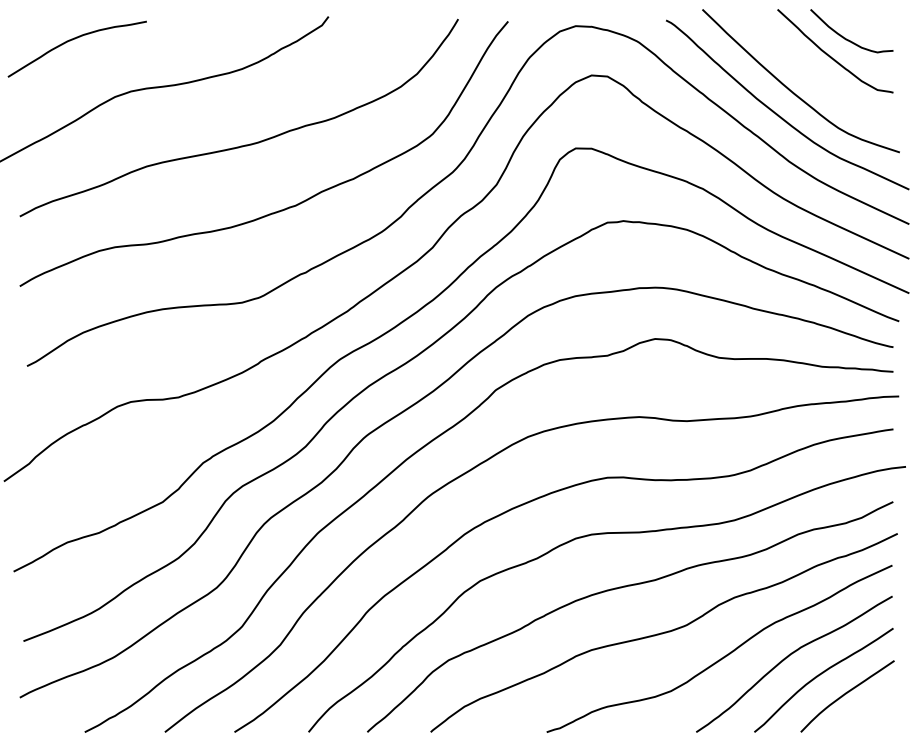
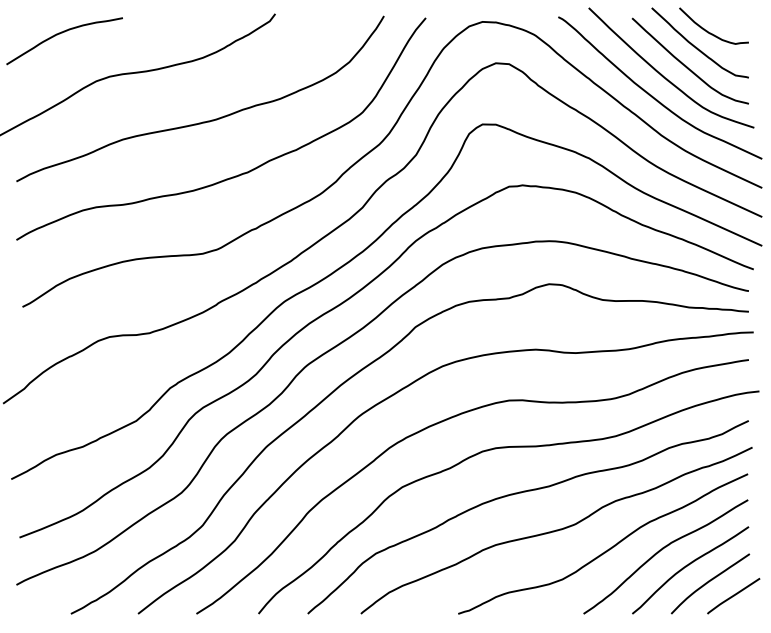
curve: (819, 78) -> (686, 65), added
line: (875, 710) -> (733, 595), added

